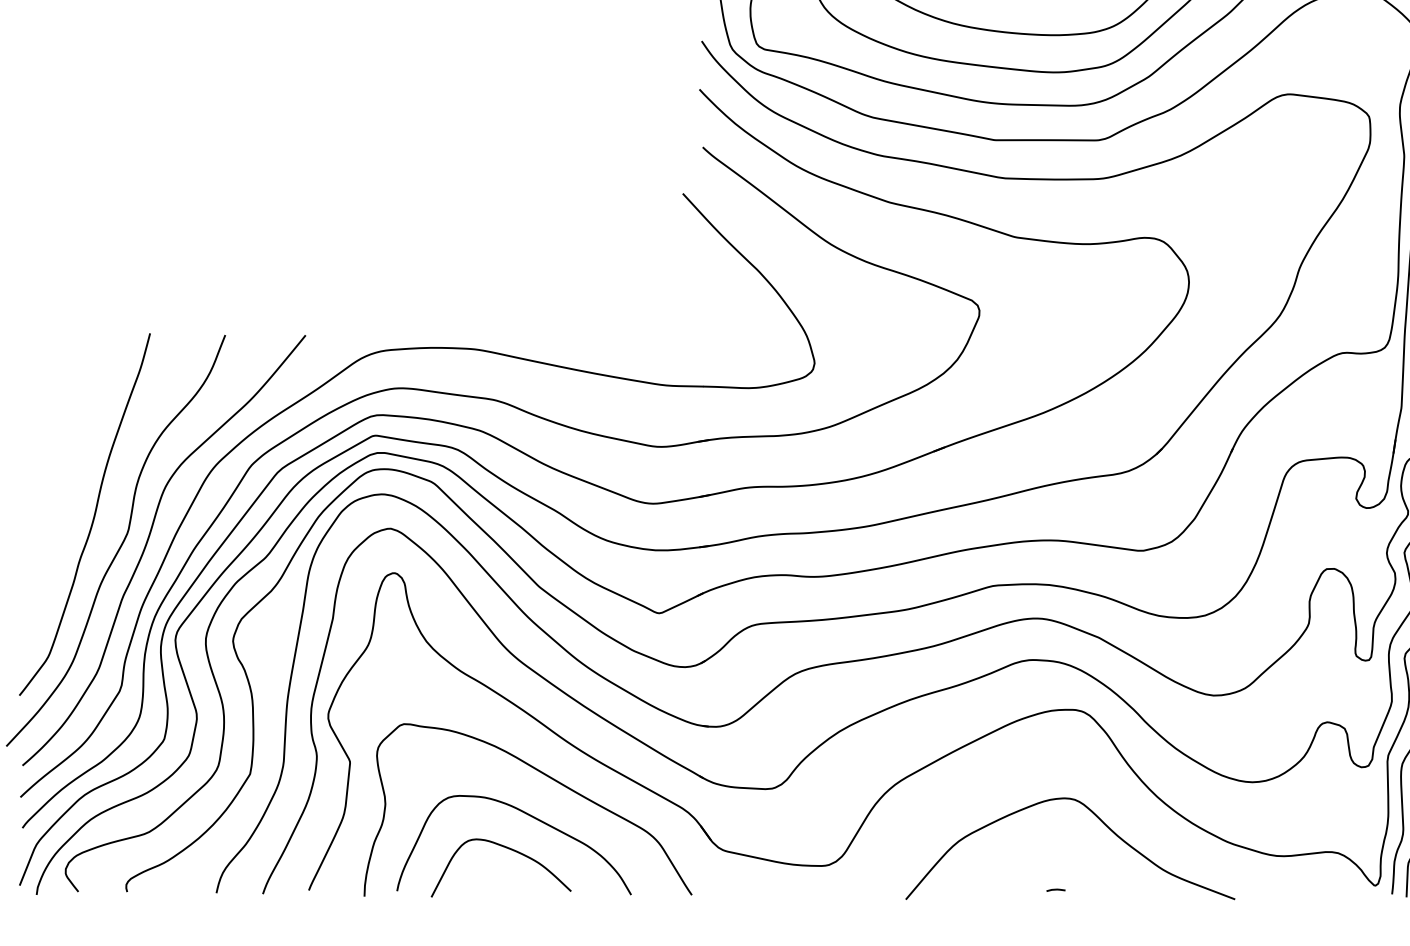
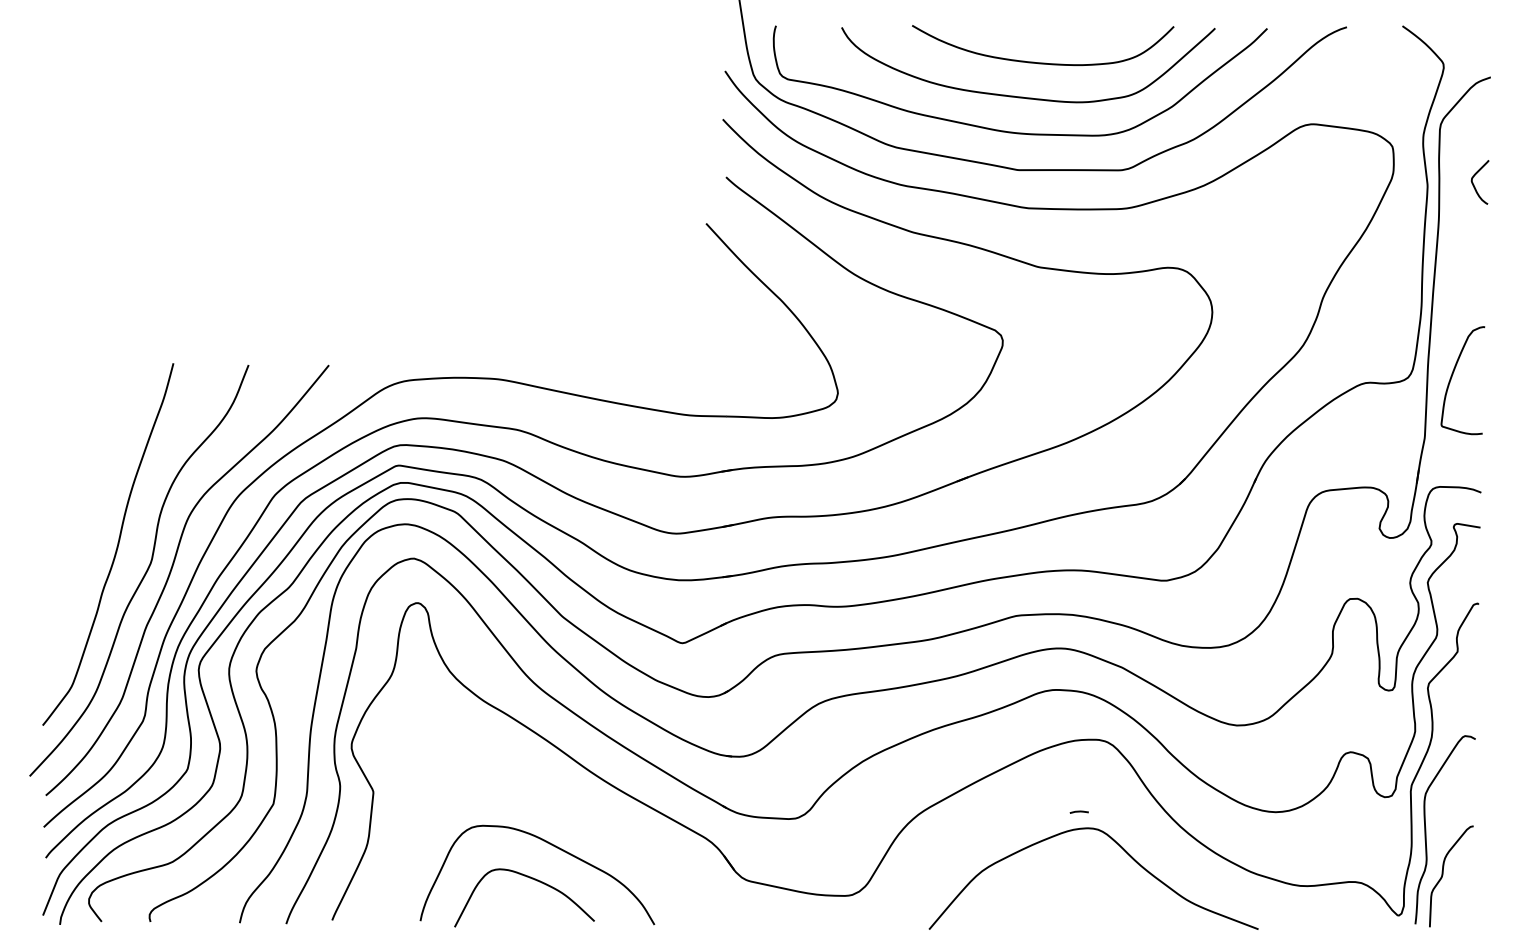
curve: (548, 777) -> (571, 807), removed
line: (1055, 889) -> (1078, 811), moved

